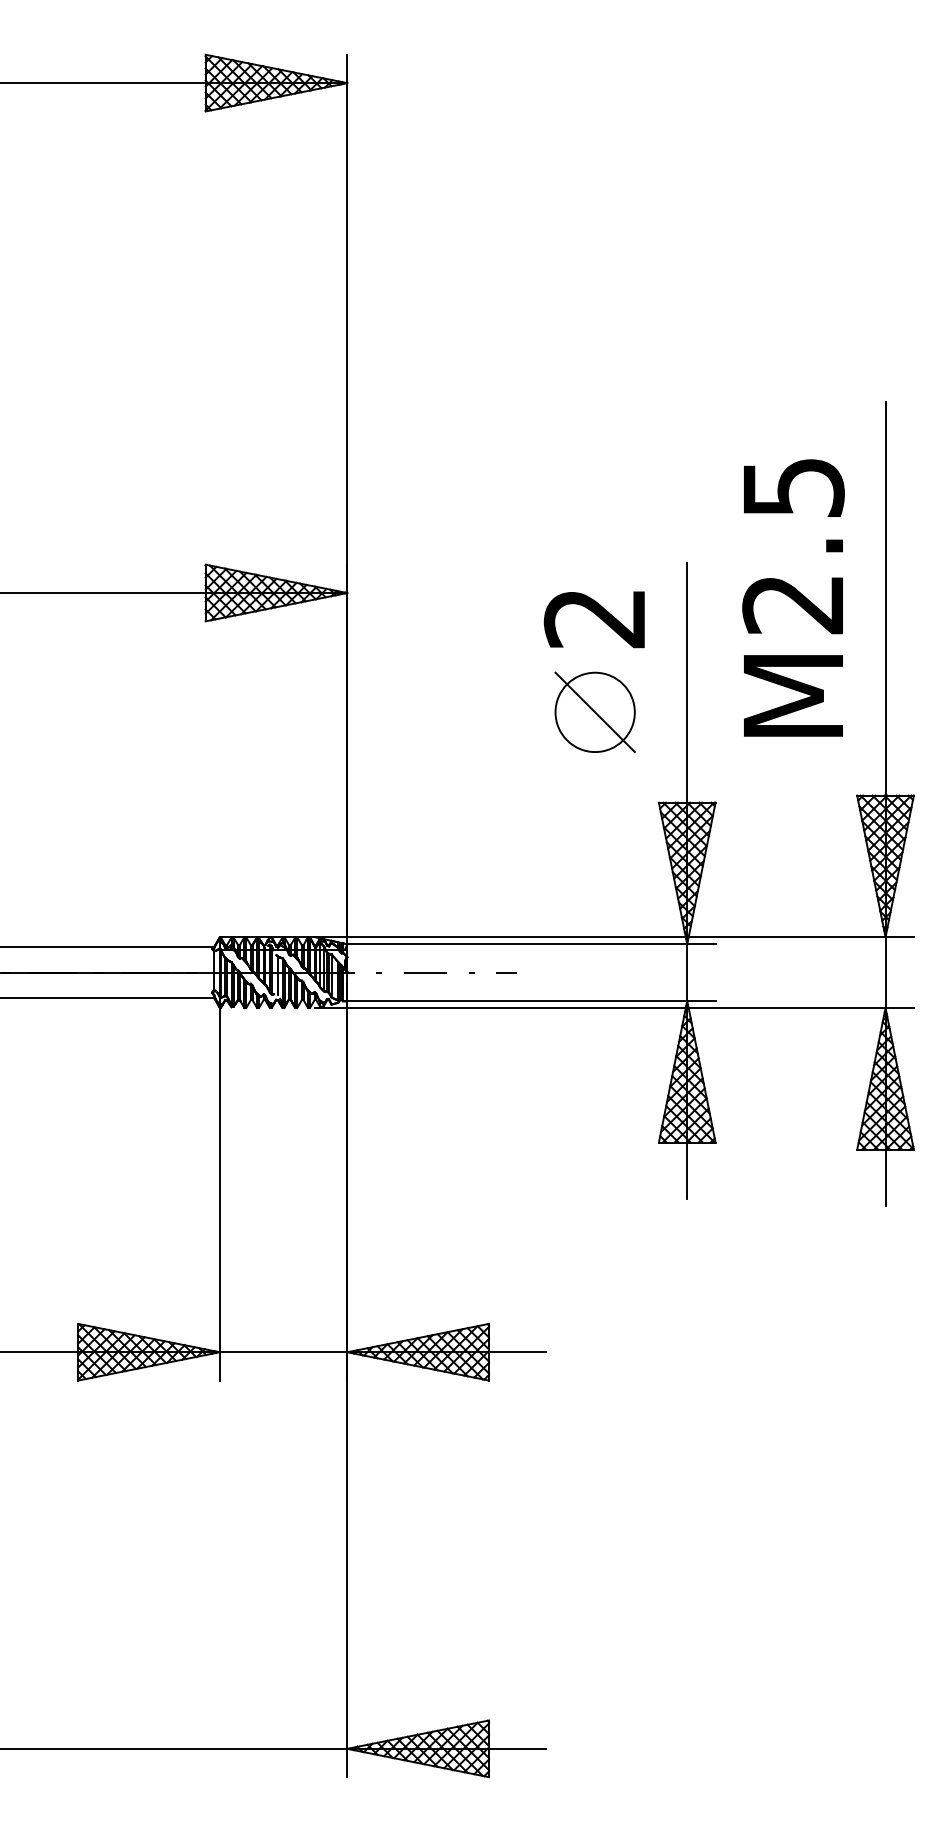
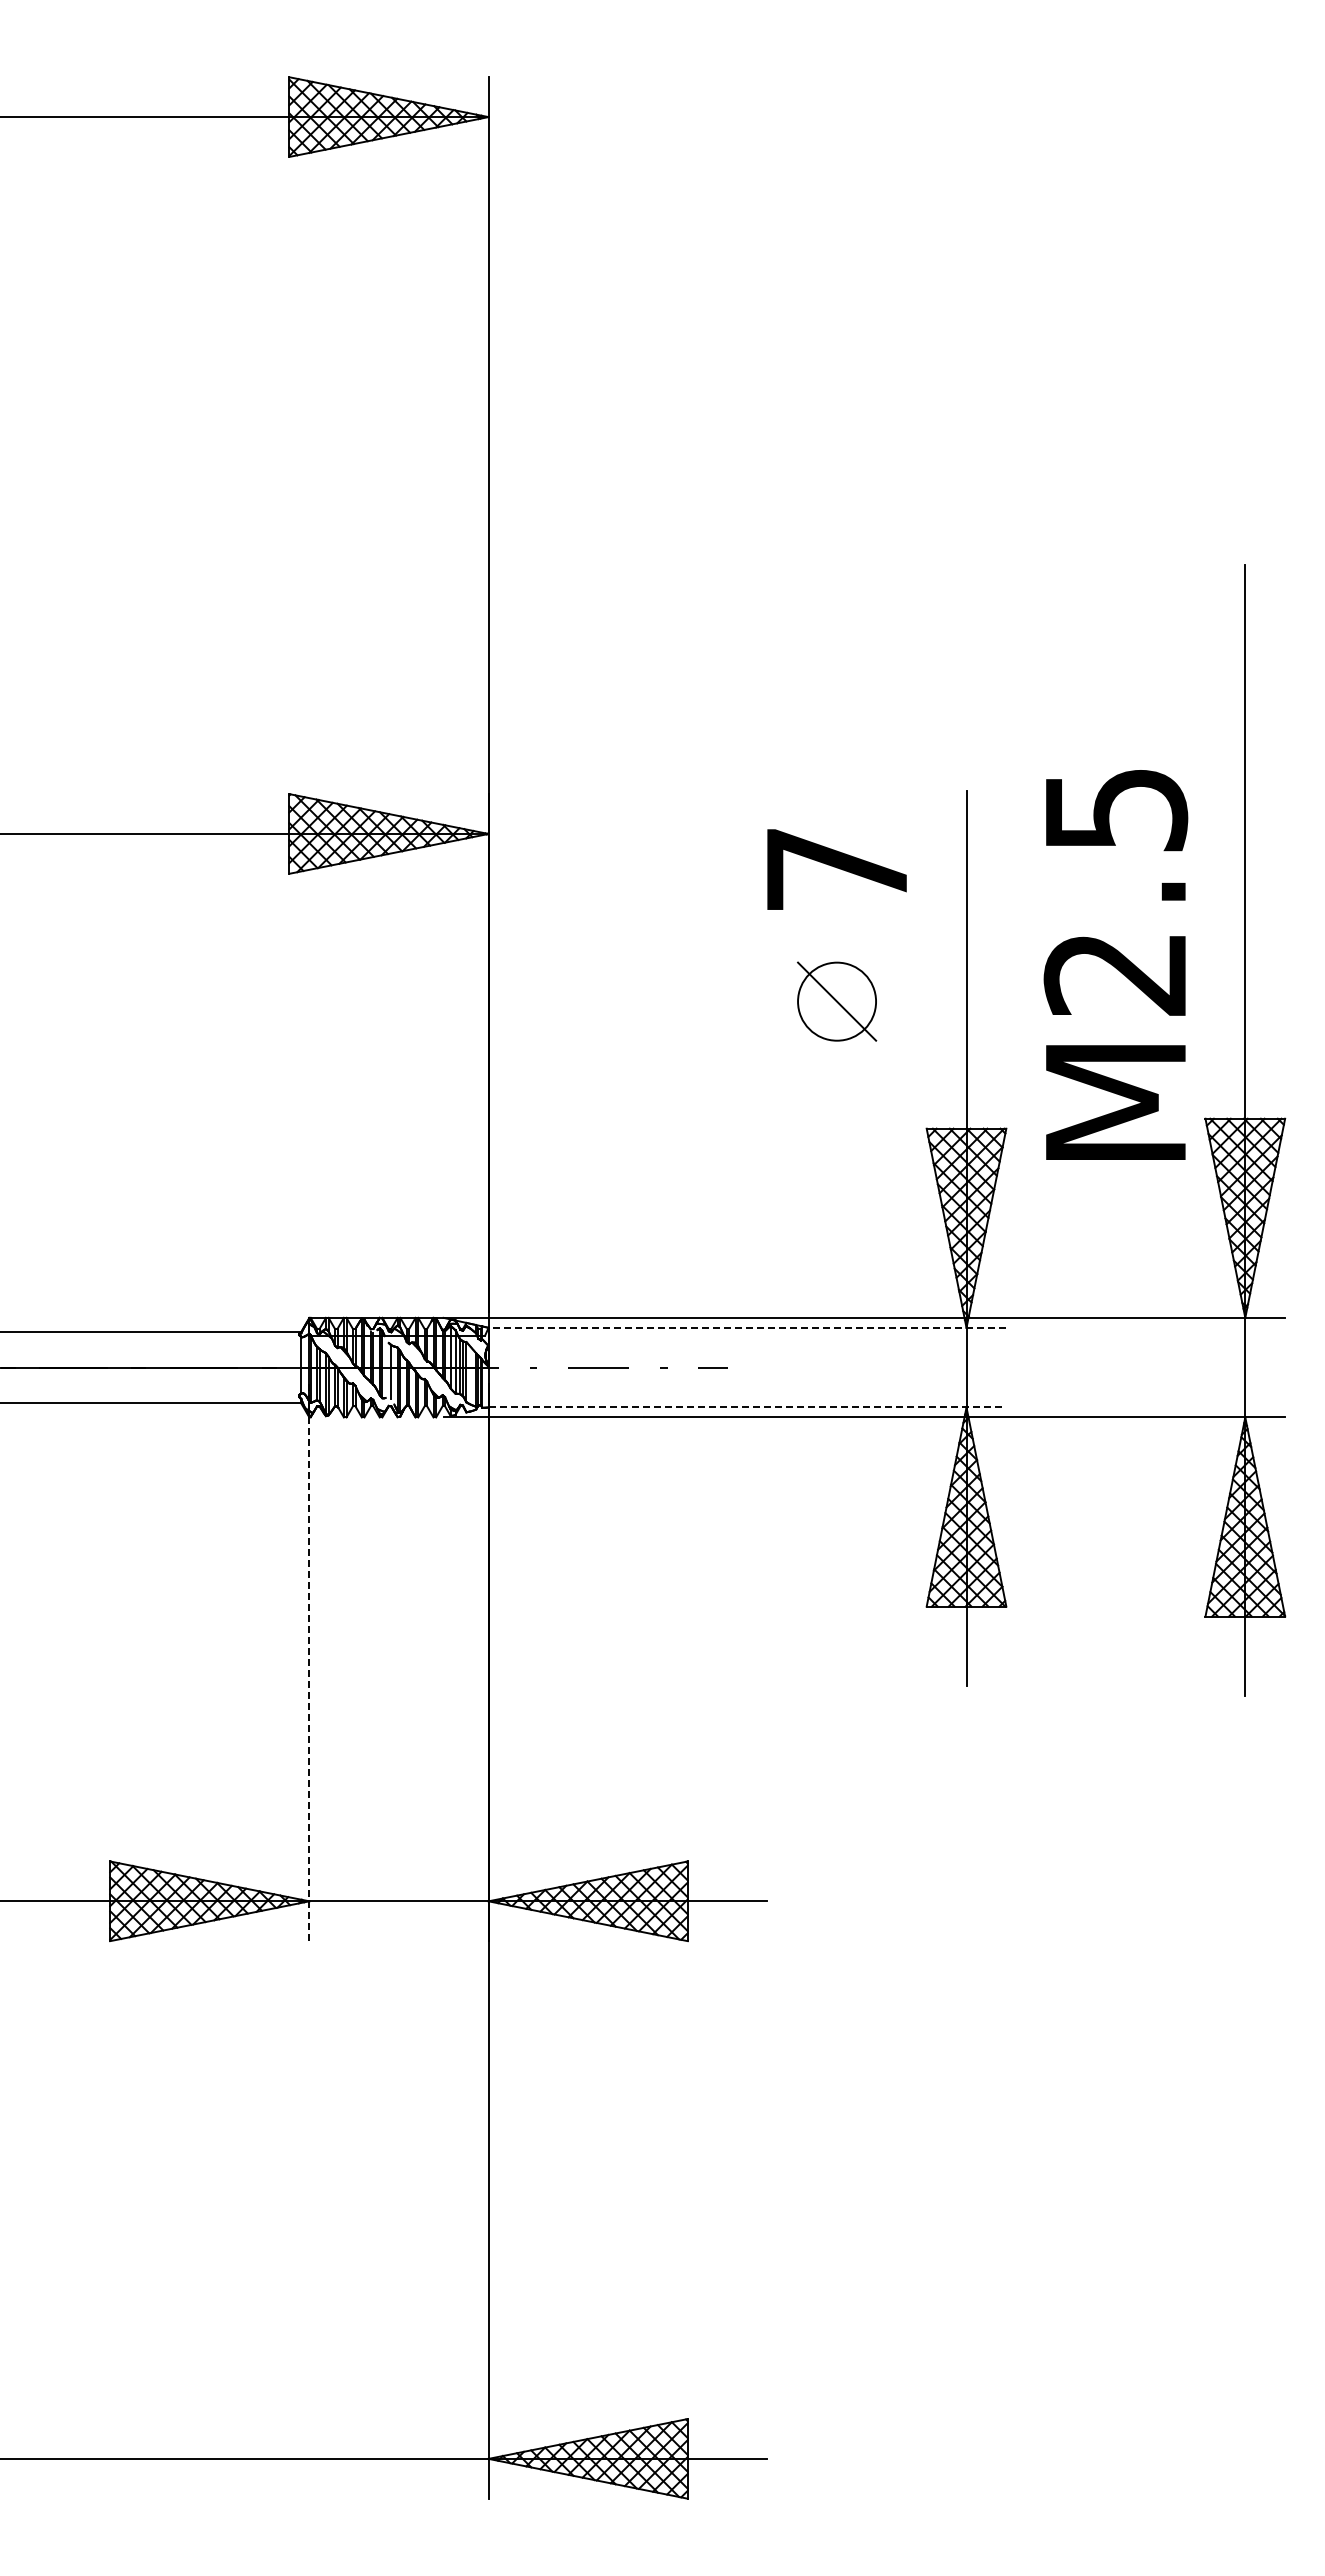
text: (793, 597) -> (1115, 964), moved
text: (594, 619) -> (835, 870), 2 -> 7
part: (594, 712) -> (836, 1001), size x0.7
line: (531, 944) -> (747, 1327), solid -> dashed
line: (531, 1001) -> (747, 1407), solid -> dashed
line: (219, 1182) -> (309, 1662), solid -> dashed

